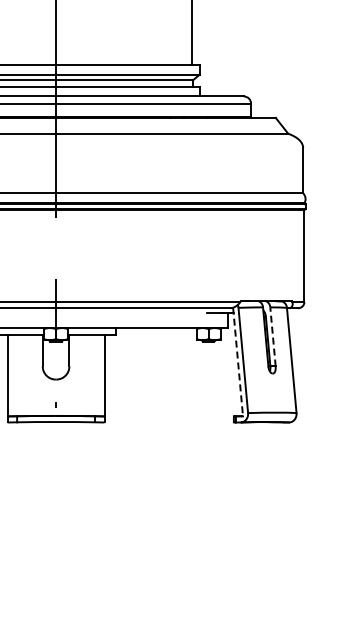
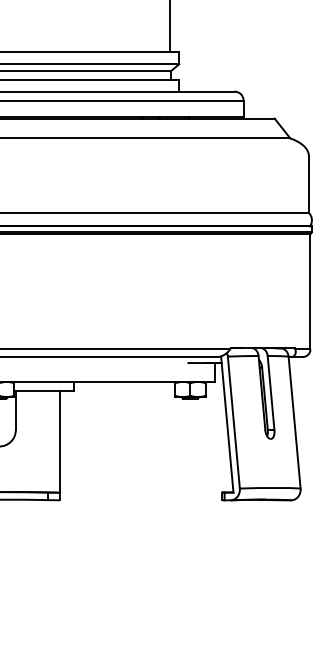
line: (272, 336) -> (270, 392), dashed -> solid
line: (238, 362) -> (227, 425), dashed -> solid

